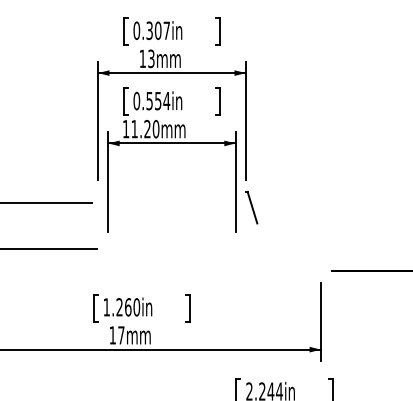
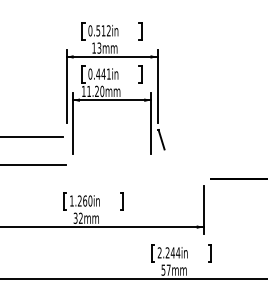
text: (158, 30) -> (103, 30), 0.307in -> 0.512in
text: (158, 100) -> (103, 73), 0.554in -> 0.441in
text: (115, 334) -> (77, 217), 17mm -> 32mm

